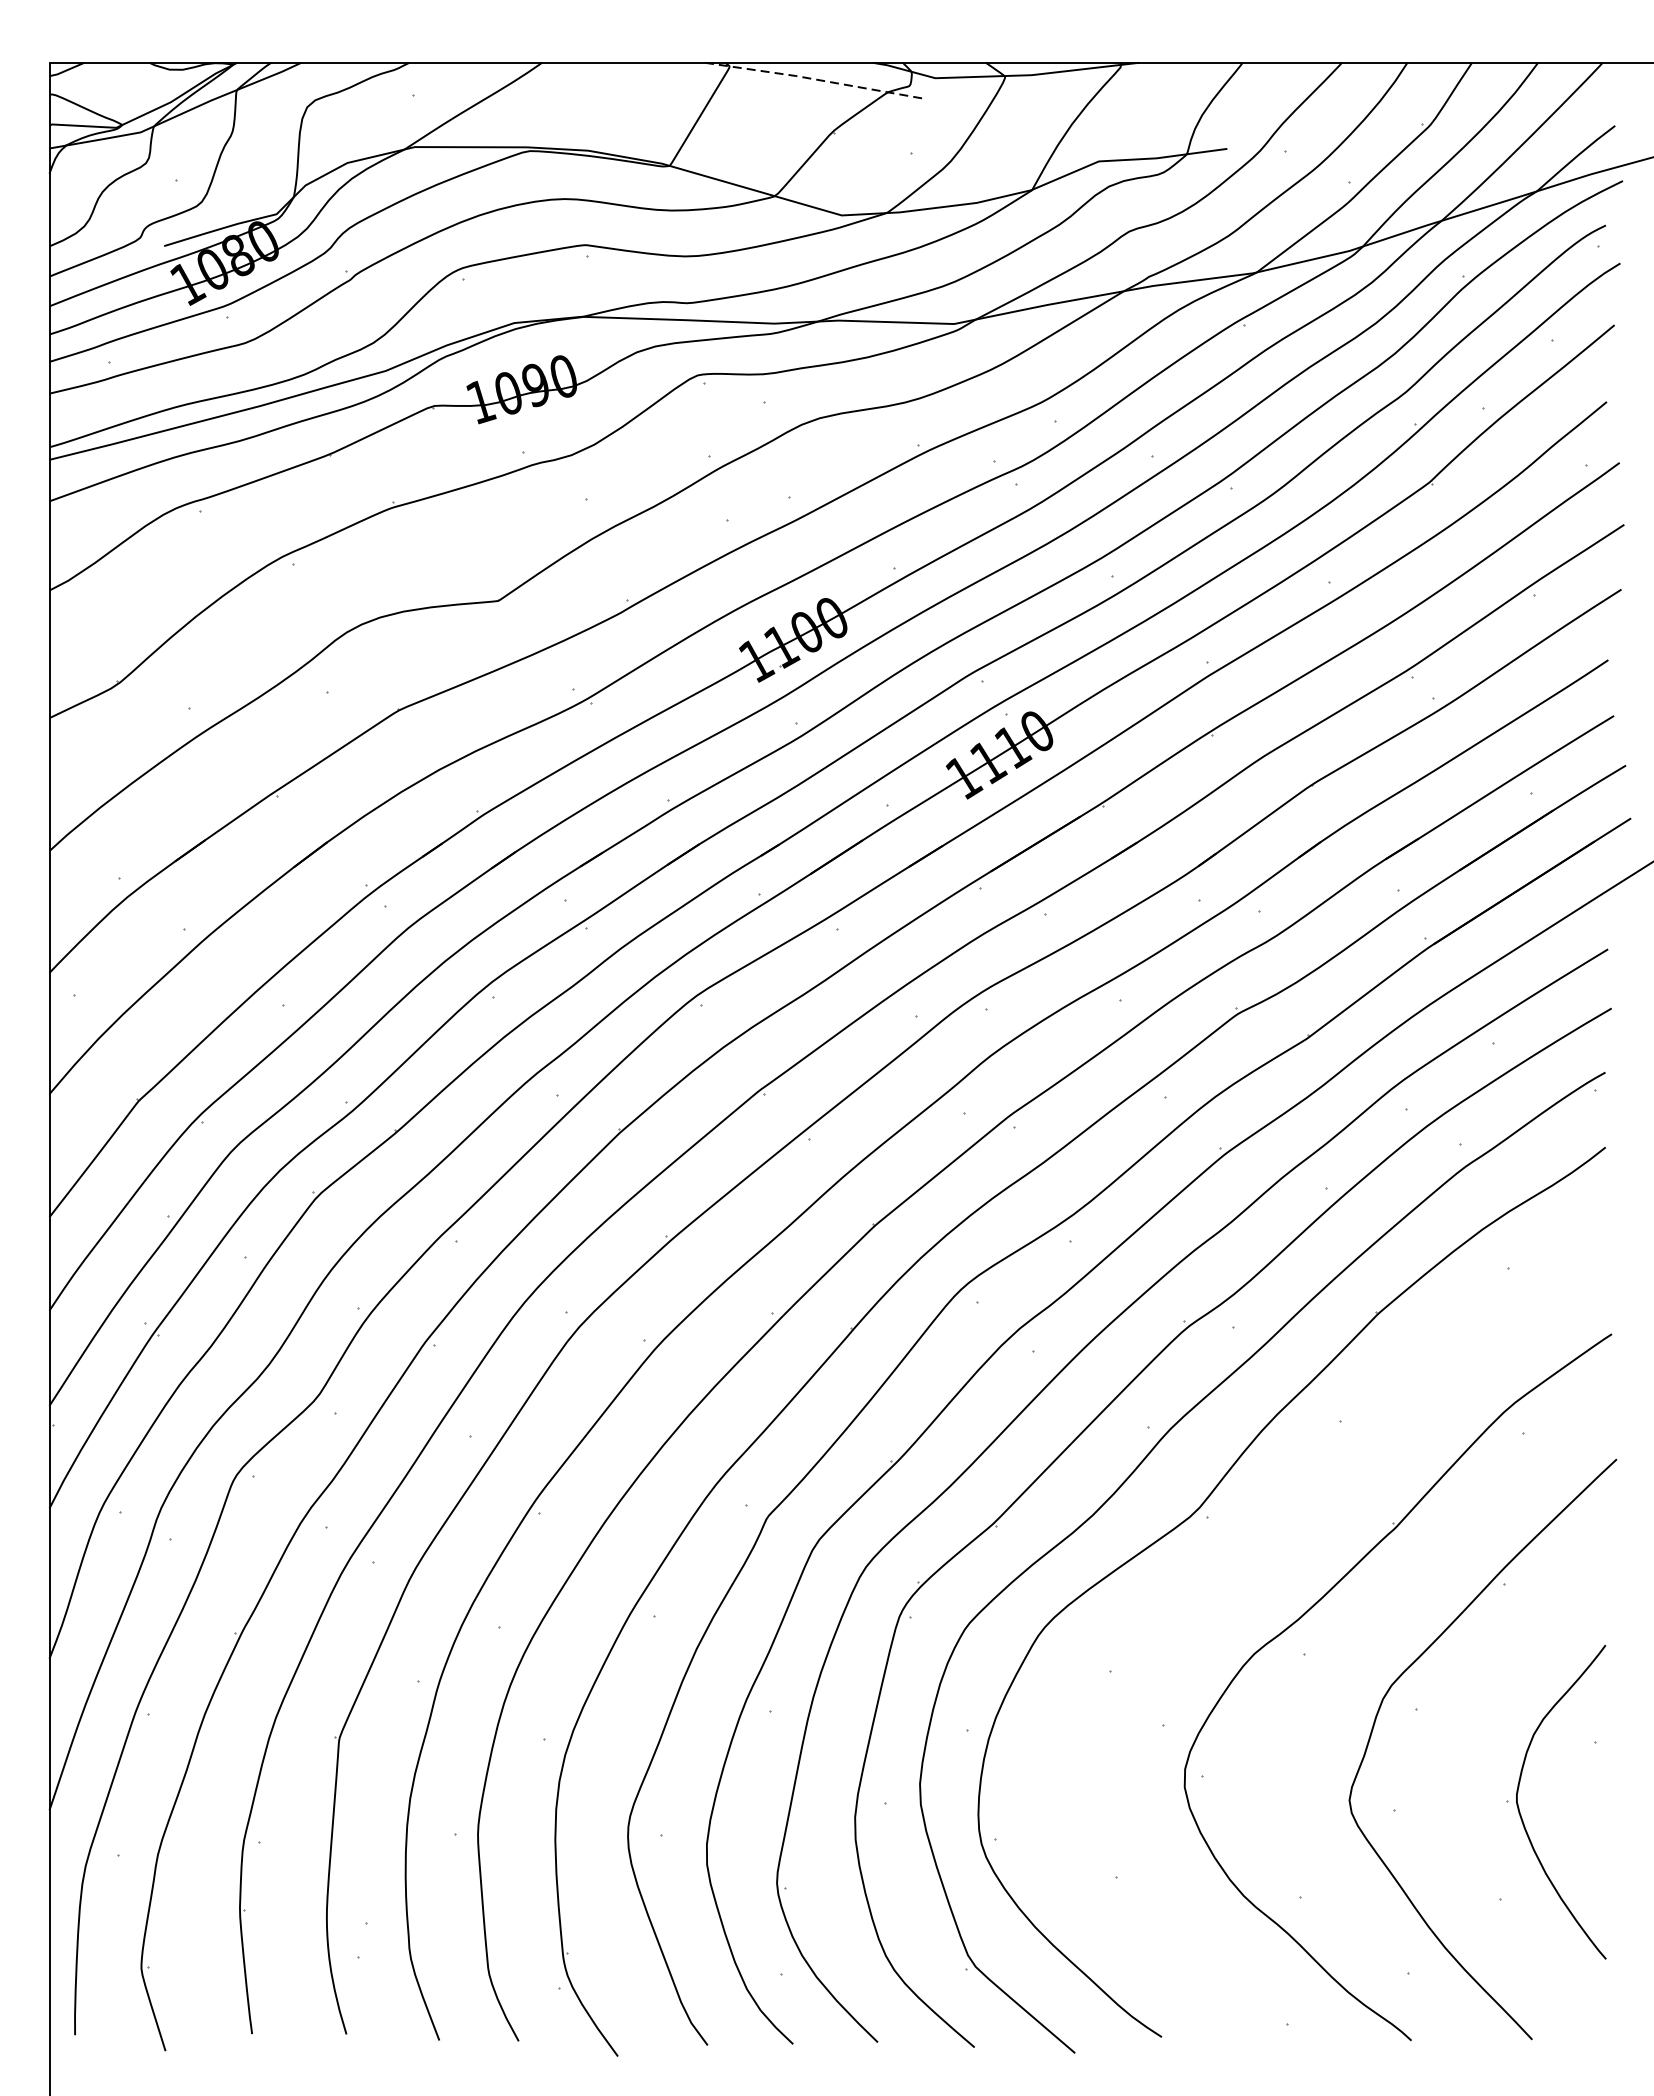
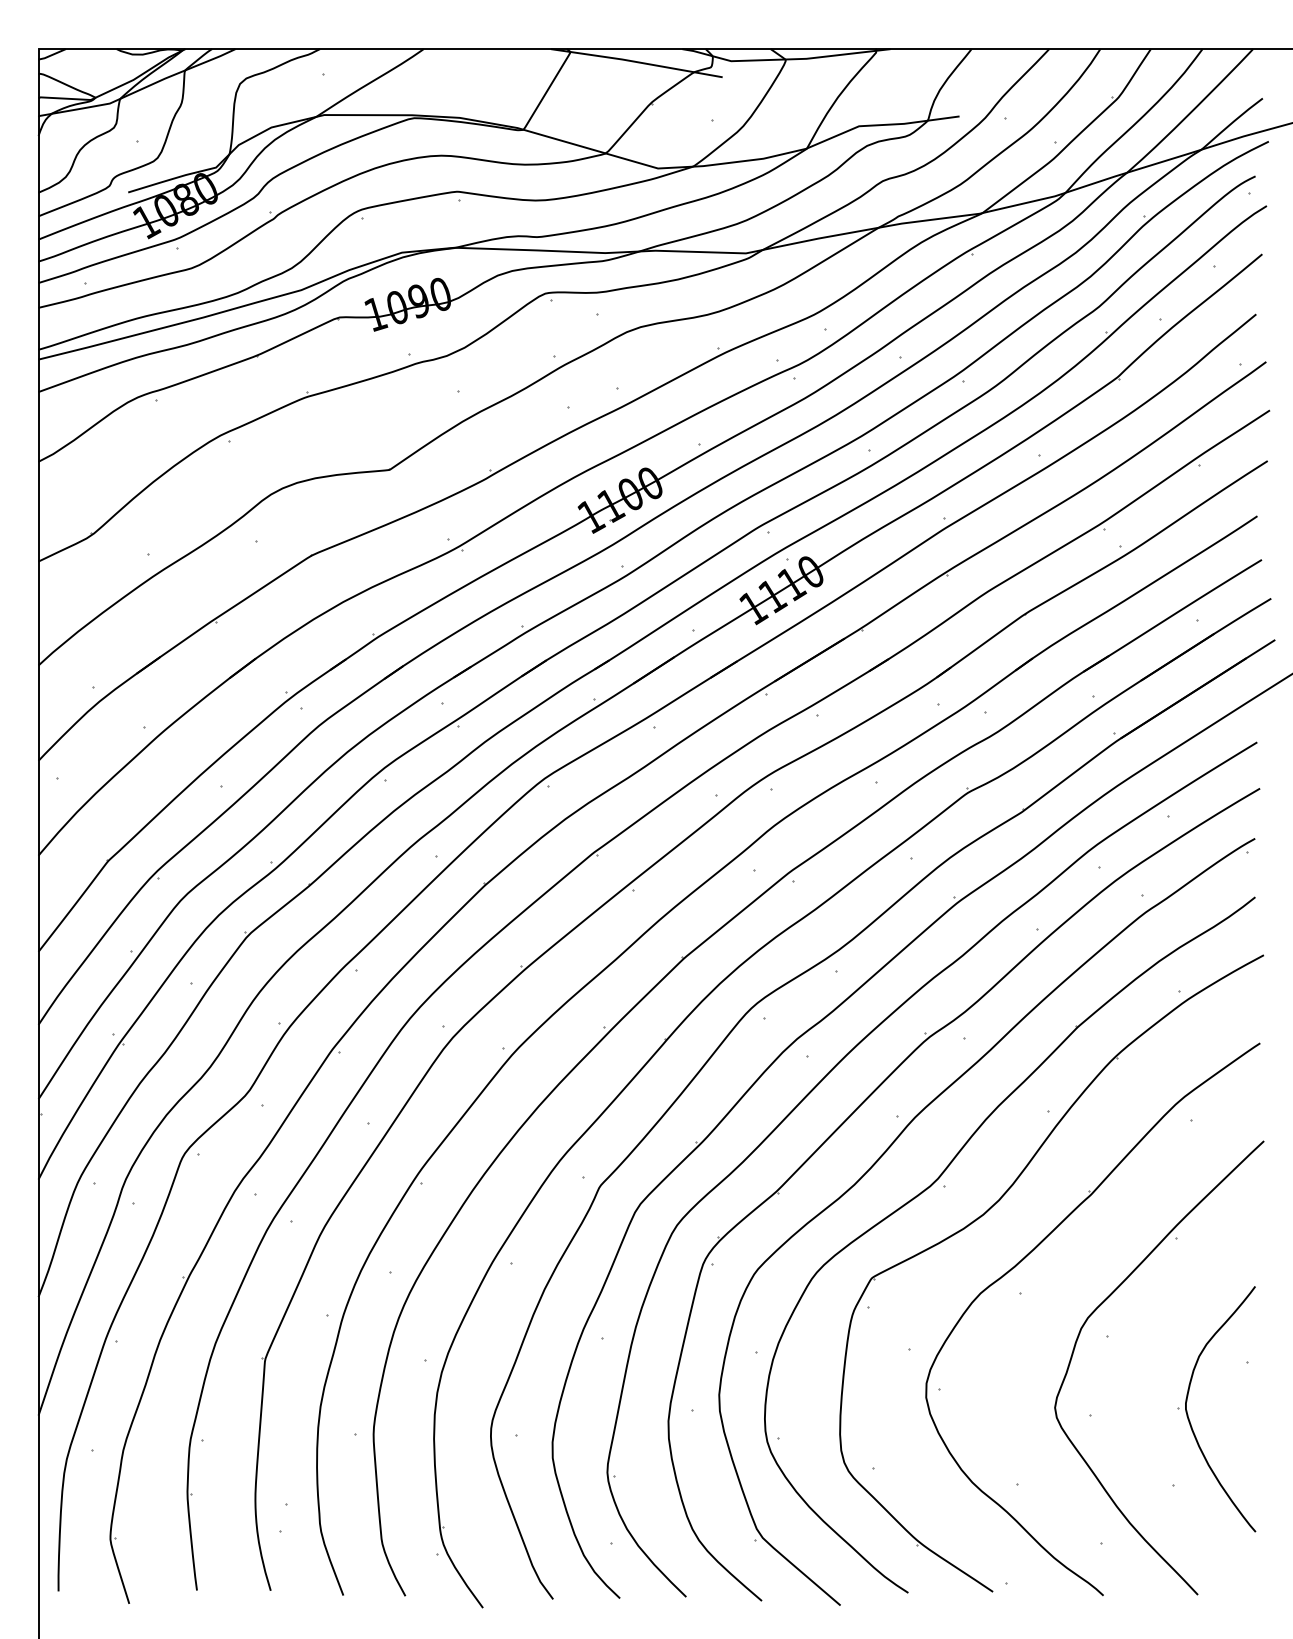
line: (814, 79) -> (636, 62), dashed -> solid
part: (1265, 1548) -> (989, 1210), added

